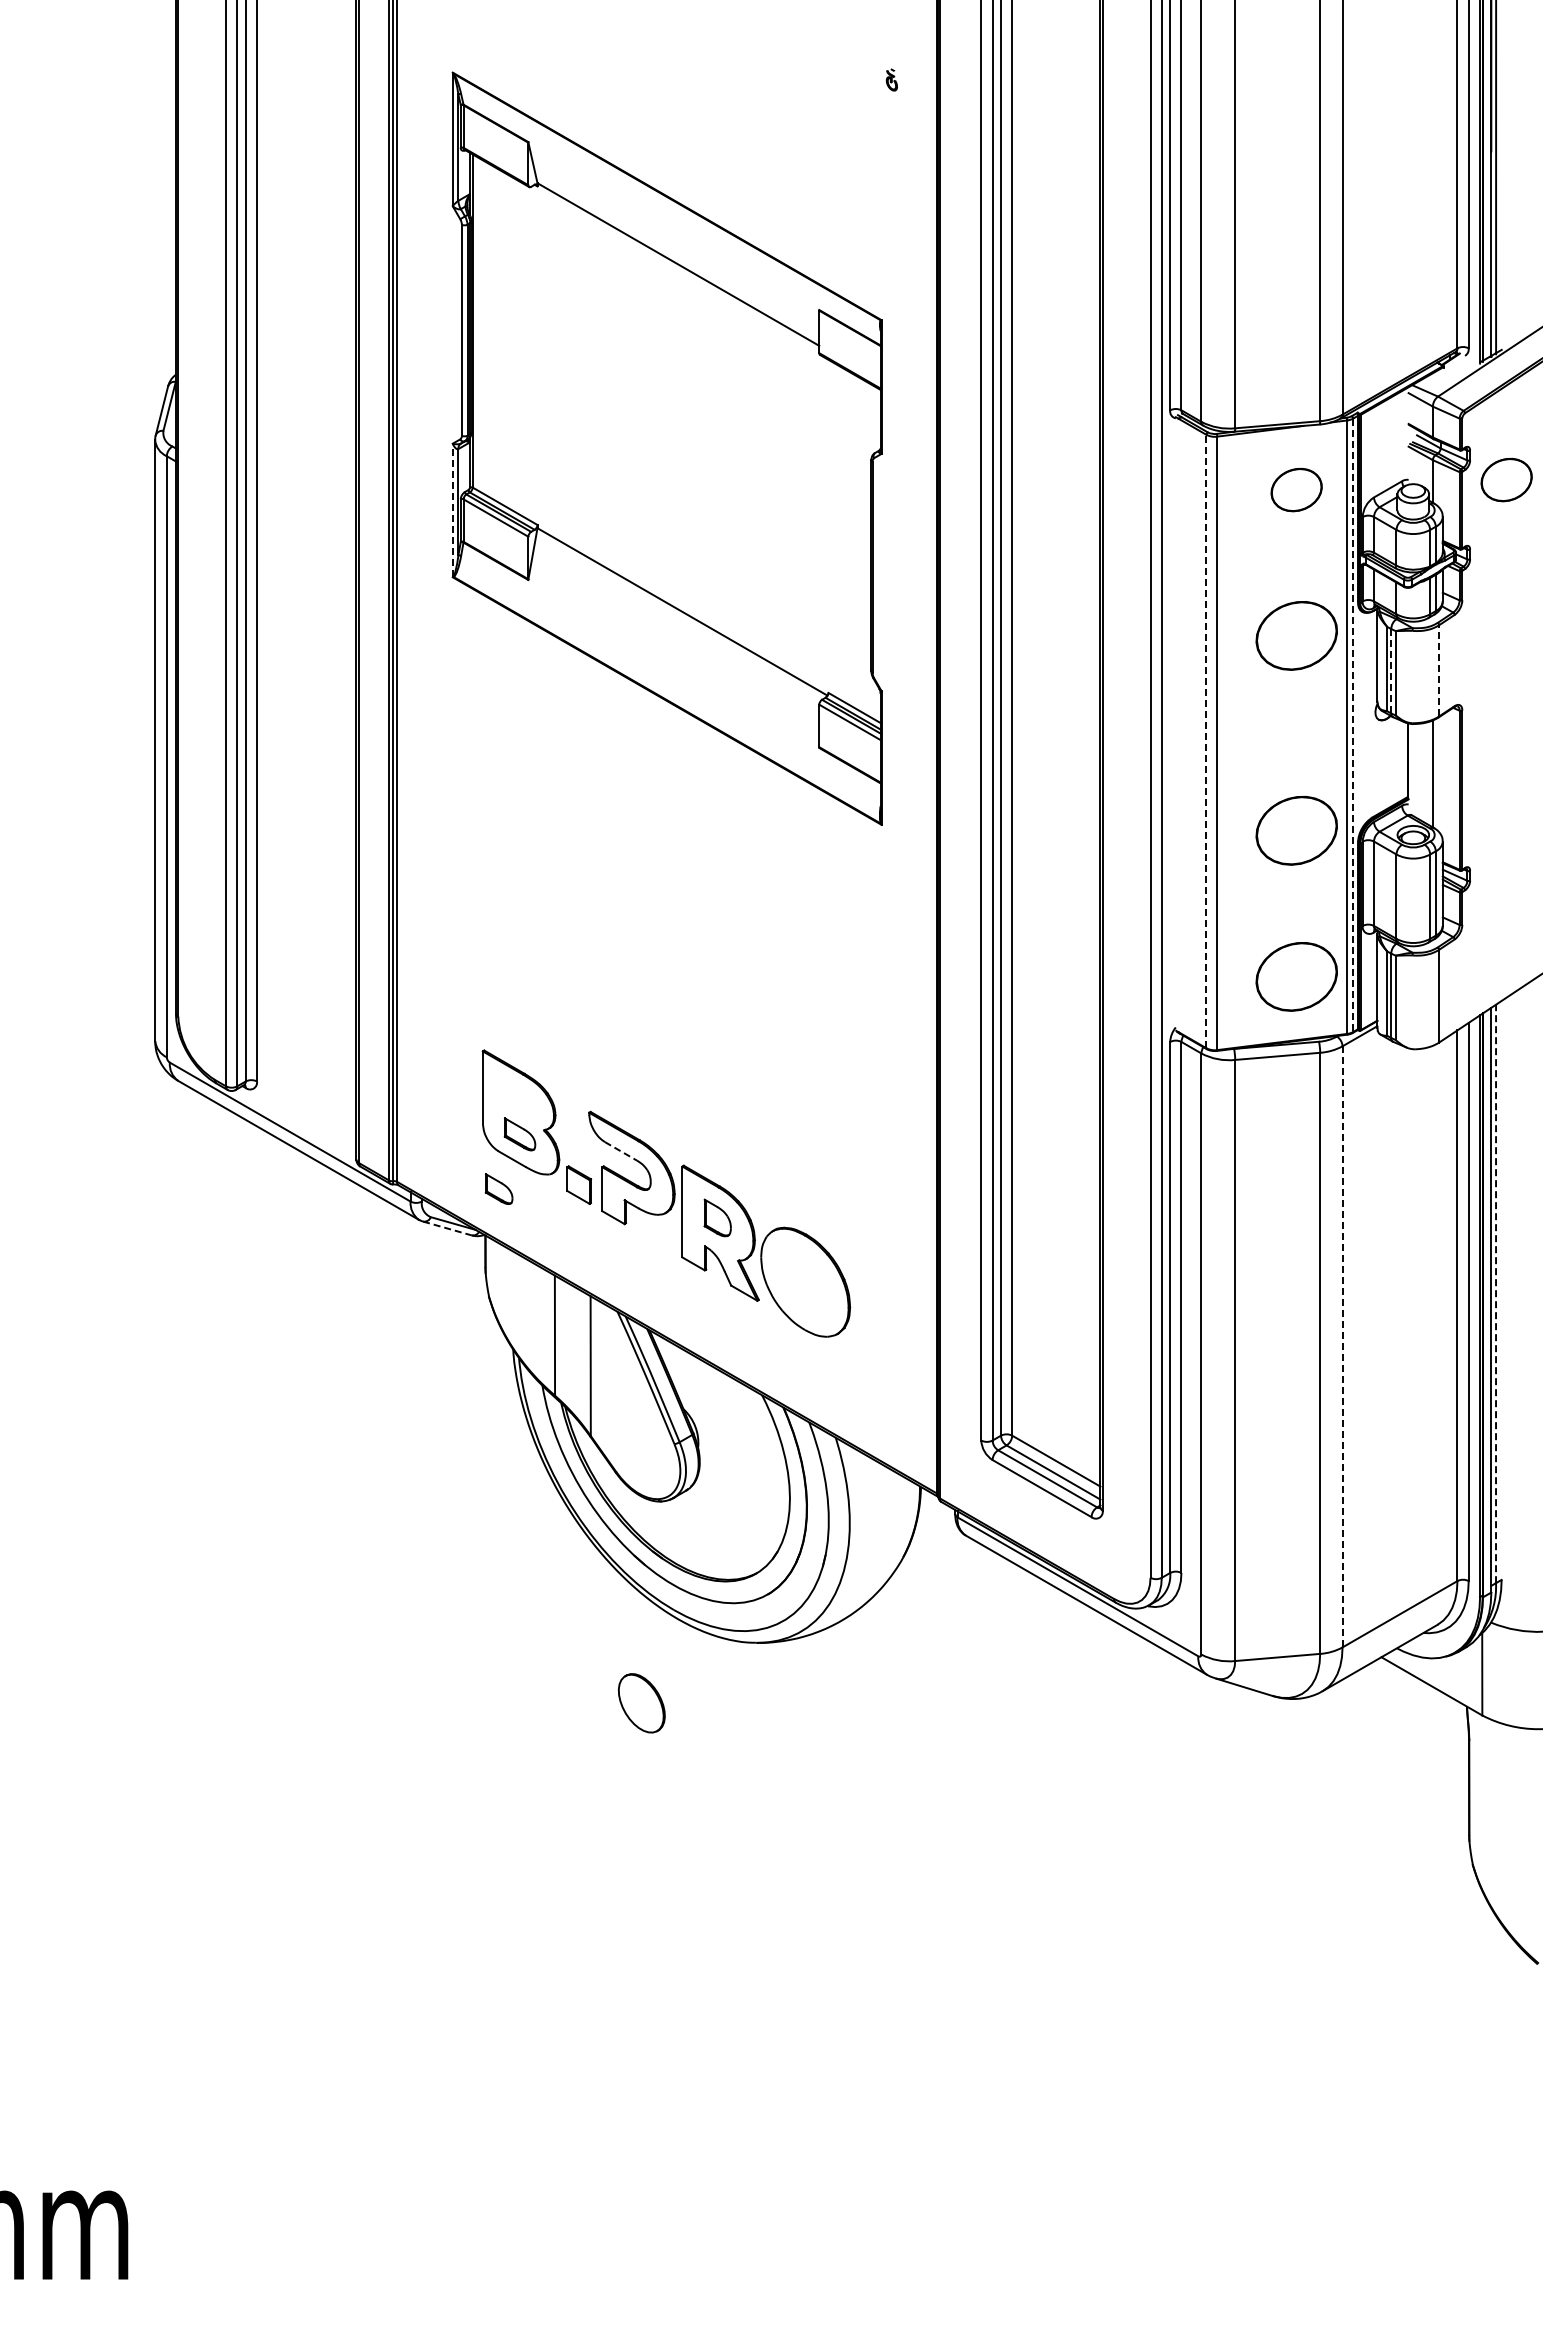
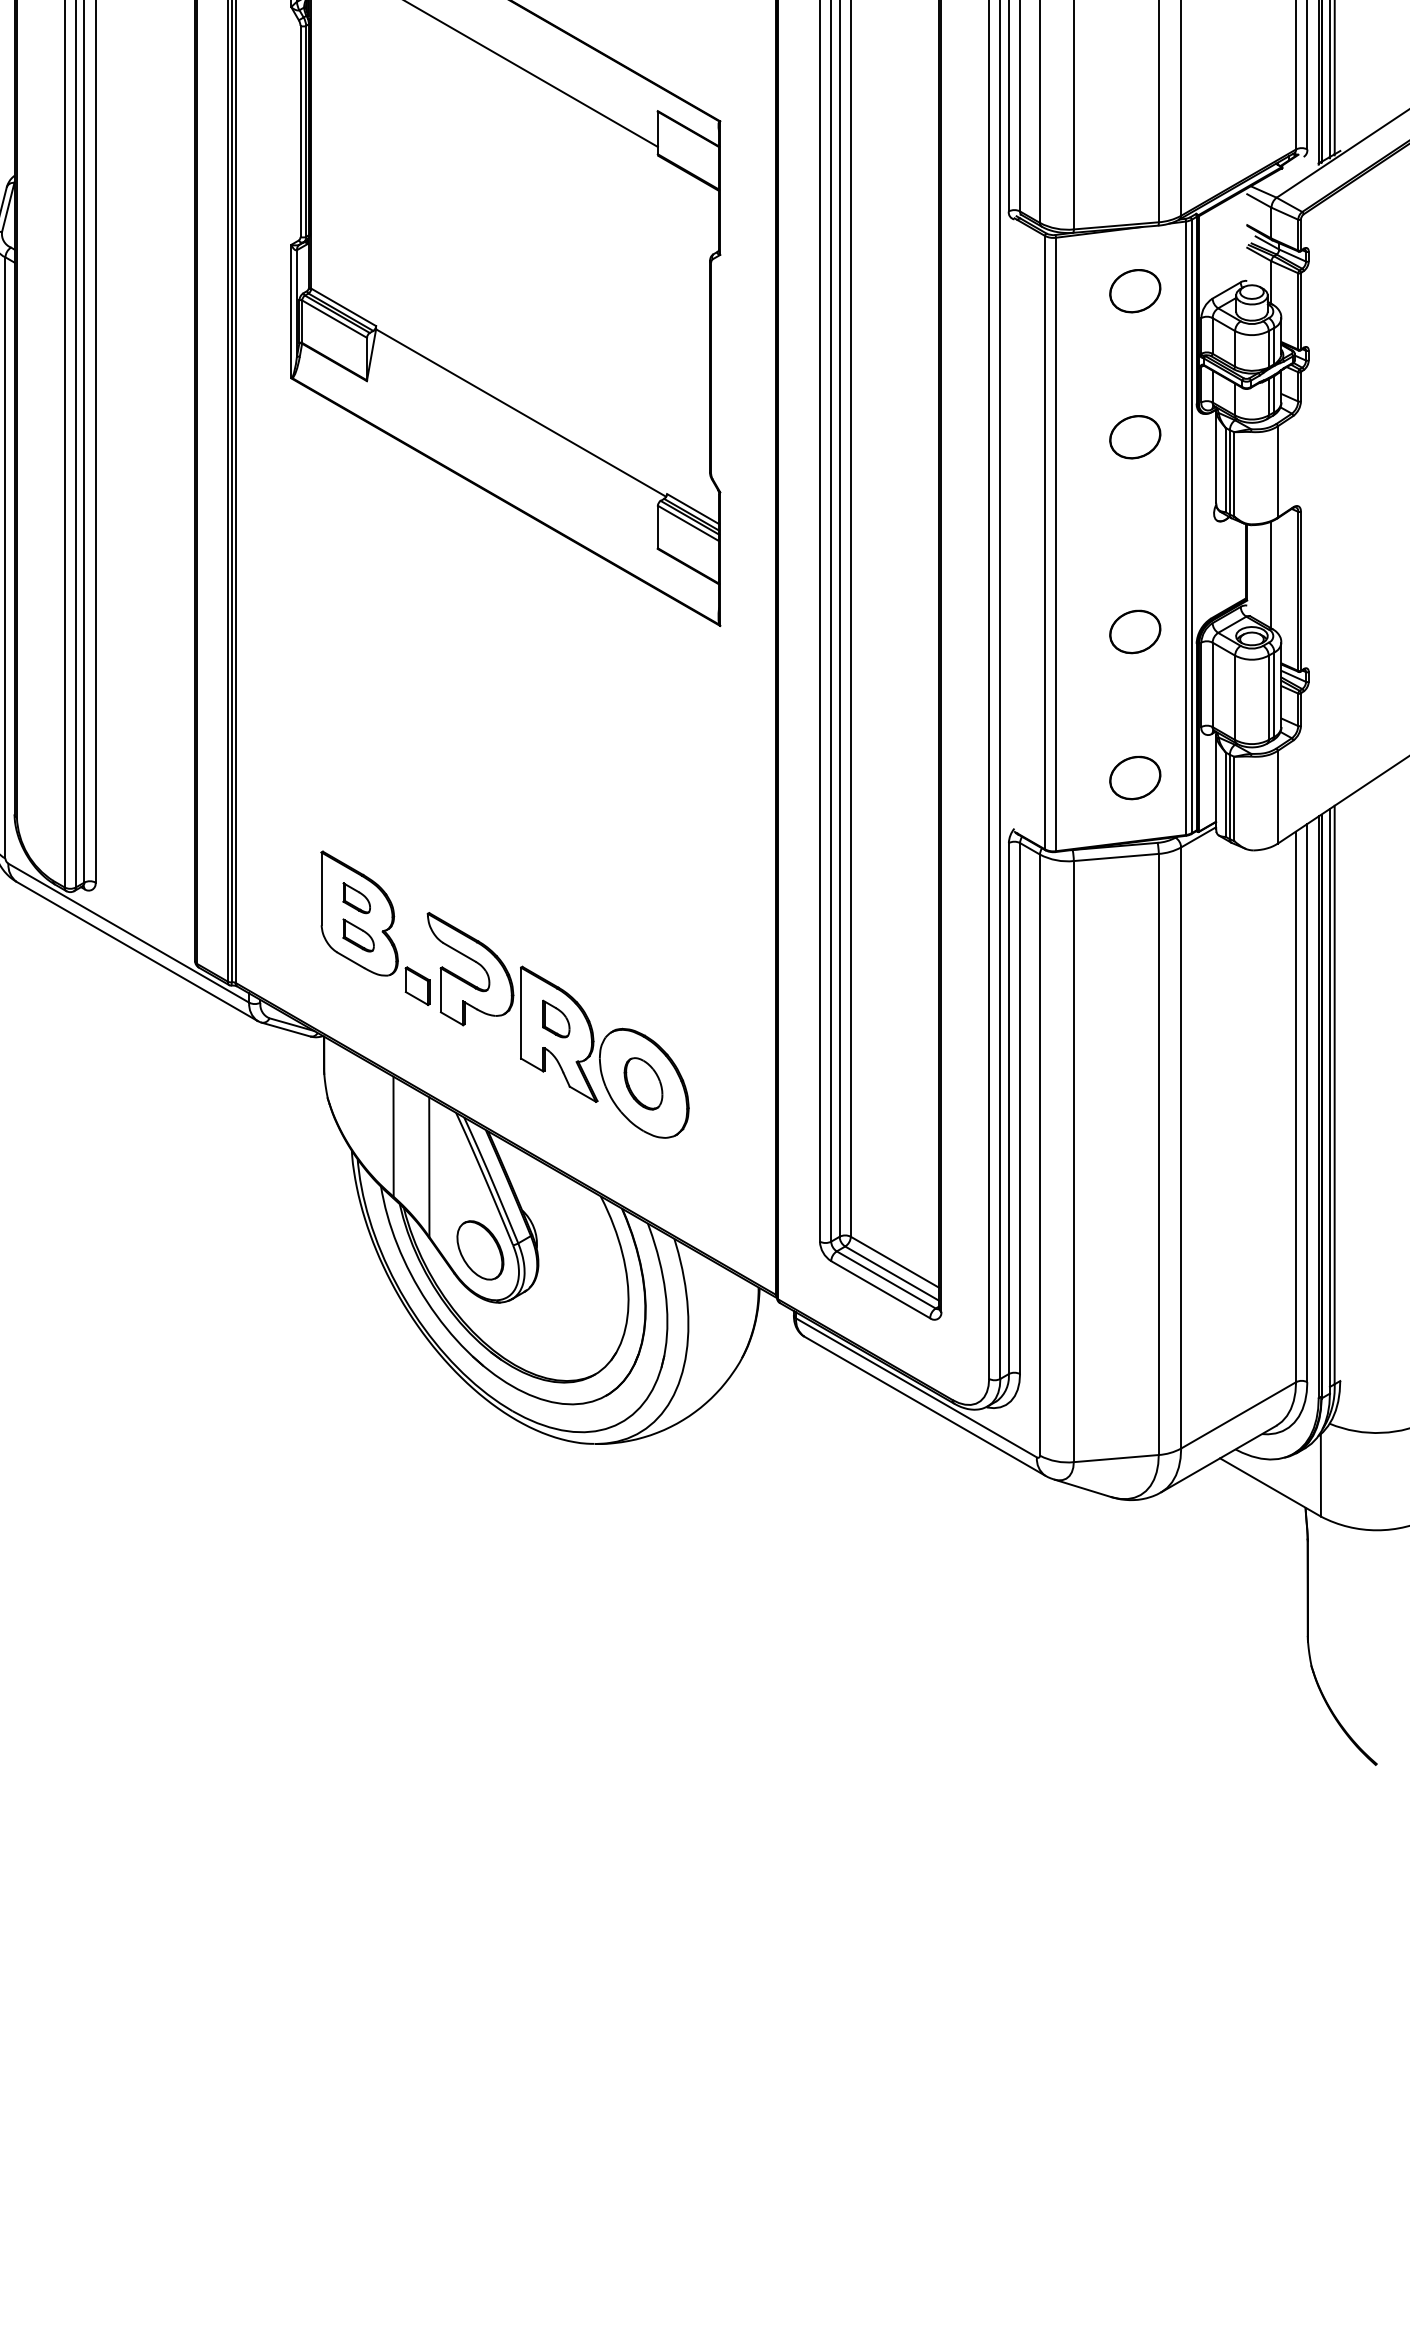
part: (1506, 479) -> (1345, 280), removed
line: (452, 510) -> (291, 311), dashed -> solid
part: (1296, 636) -> (1135, 437), size x0.62
line: (1391, 670) -> (1230, 471), dashed -> solid
line: (1439, 670) -> (1278, 471), dashed -> solid
line: (1353, 725) -> (1192, 526), dashed -> solid
line: (1206, 741) -> (1045, 542), dashed -> solid
part: (1296, 830) -> (1135, 631), size x0.62
part: (1296, 976) -> (1135, 777), size x0.62
line: (621, 1151) -> (460, 952), dashed -> solid
part: (498, 1188) -> (356, 897), moved
line: (447, 1228) -> (286, 1029), dashed -> solid
part: (804, 1282) -> (643, 1083), added
line: (1496, 1293) -> (1335, 1094), dashed -> solid
line: (1342, 1346) -> (1181, 1147), dashed -> solid
part: (641, 1703) -> (480, 1250), moved

